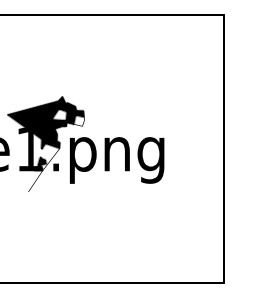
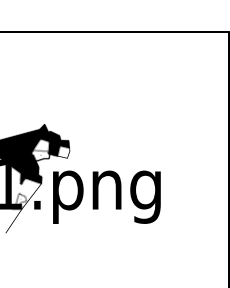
fill: (58, 123) -> (40, 155), removed
fill: (40, 164) -> (19, 201), removed

